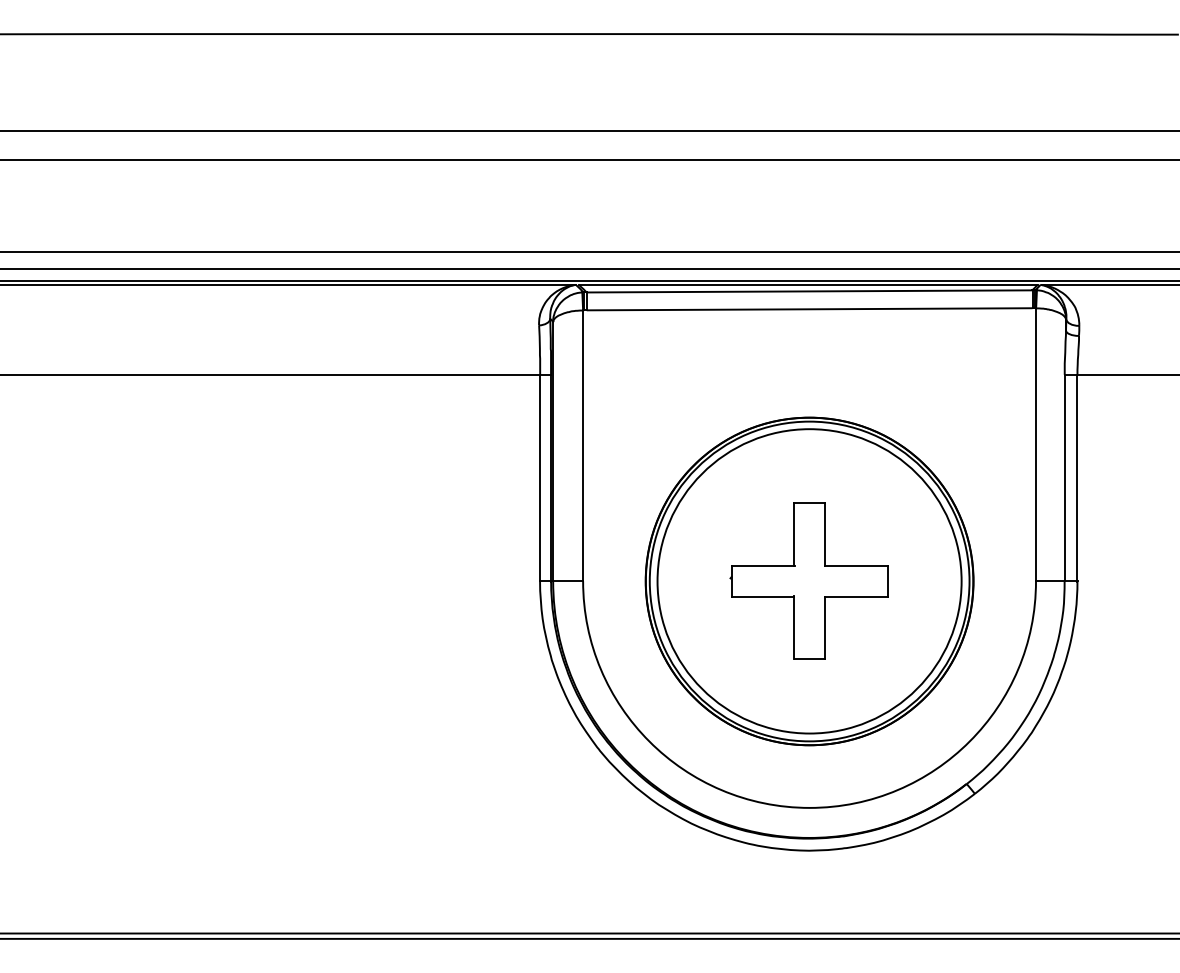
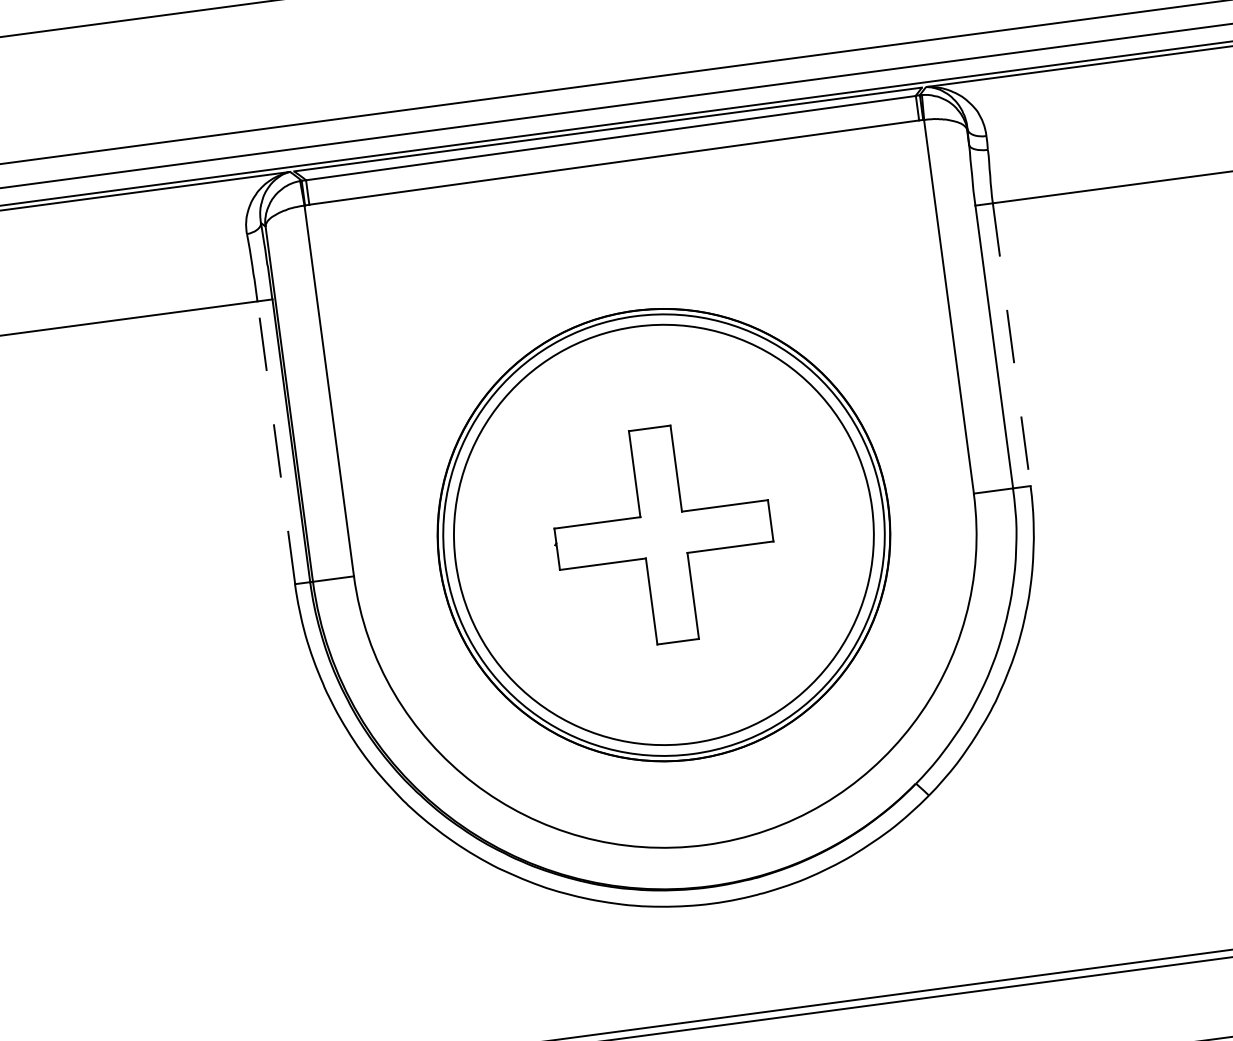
line: (540, 477) -> (276, 441), solid -> dashed
line: (1077, 478) -> (1011, 345), solid -> dashed

